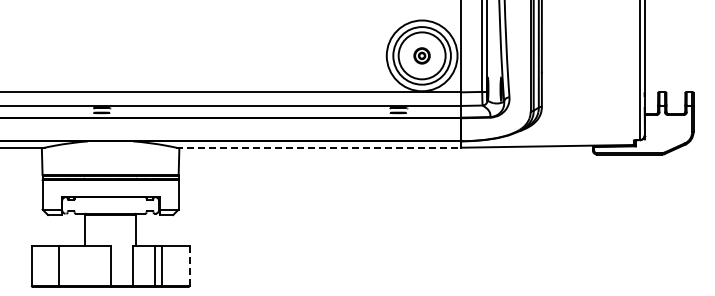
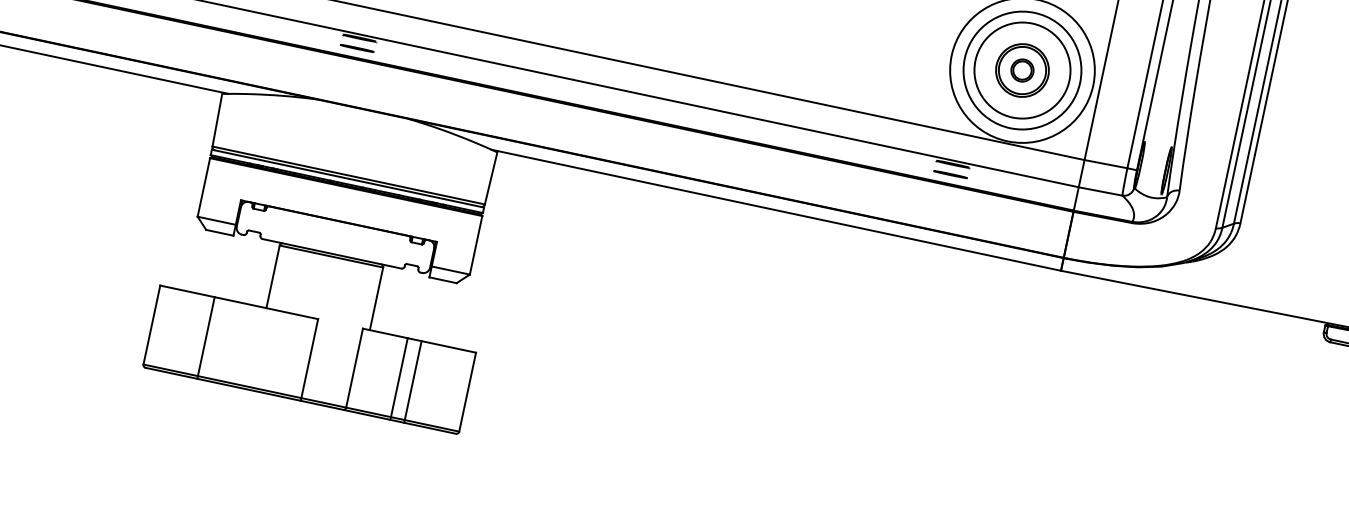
part: (421, 55) -> (1021, 69), size x1.67
line: (319, 147) -> (778, 210), dashed -> solid
line: (189, 266) -> (467, 393), dashed -> solid

